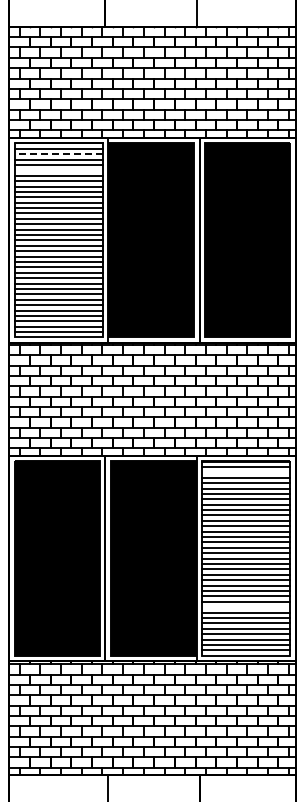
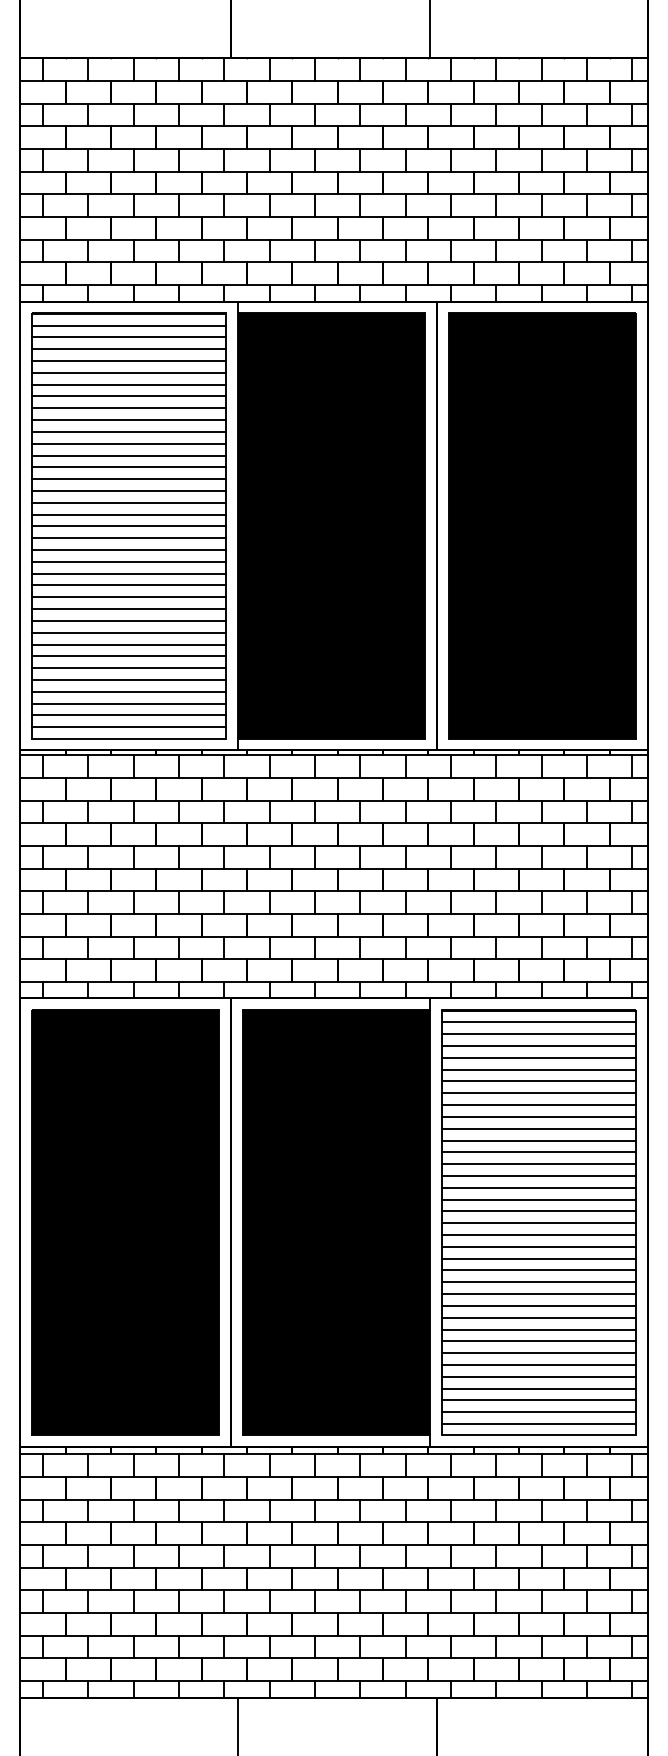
line: (58, 154) -> (128, 338), dashed -> solid
line: (58, 170) -> (128, 373), added
line: (245, 472) -> (537, 1034), added
line: (245, 607) -> (537, 1330), added

